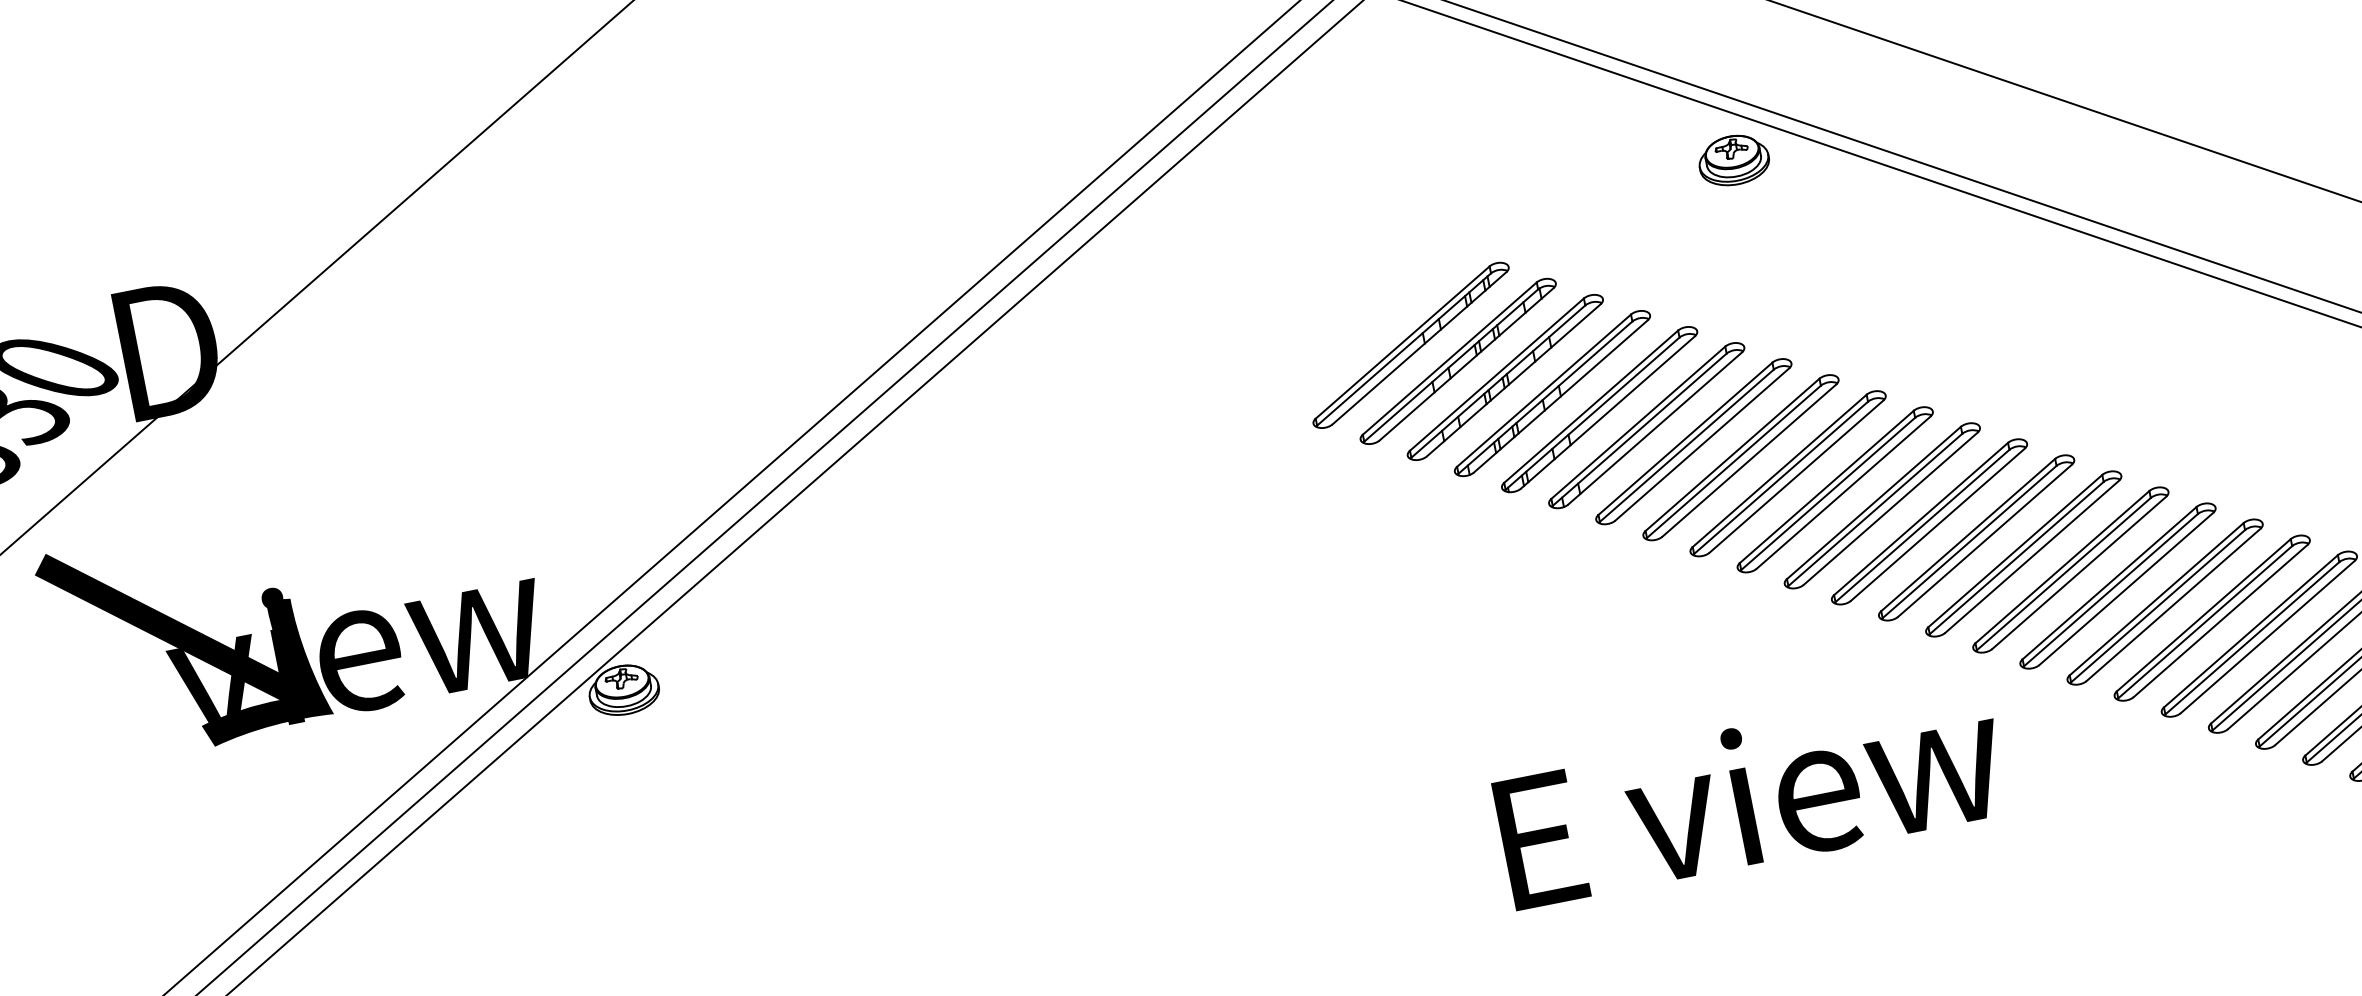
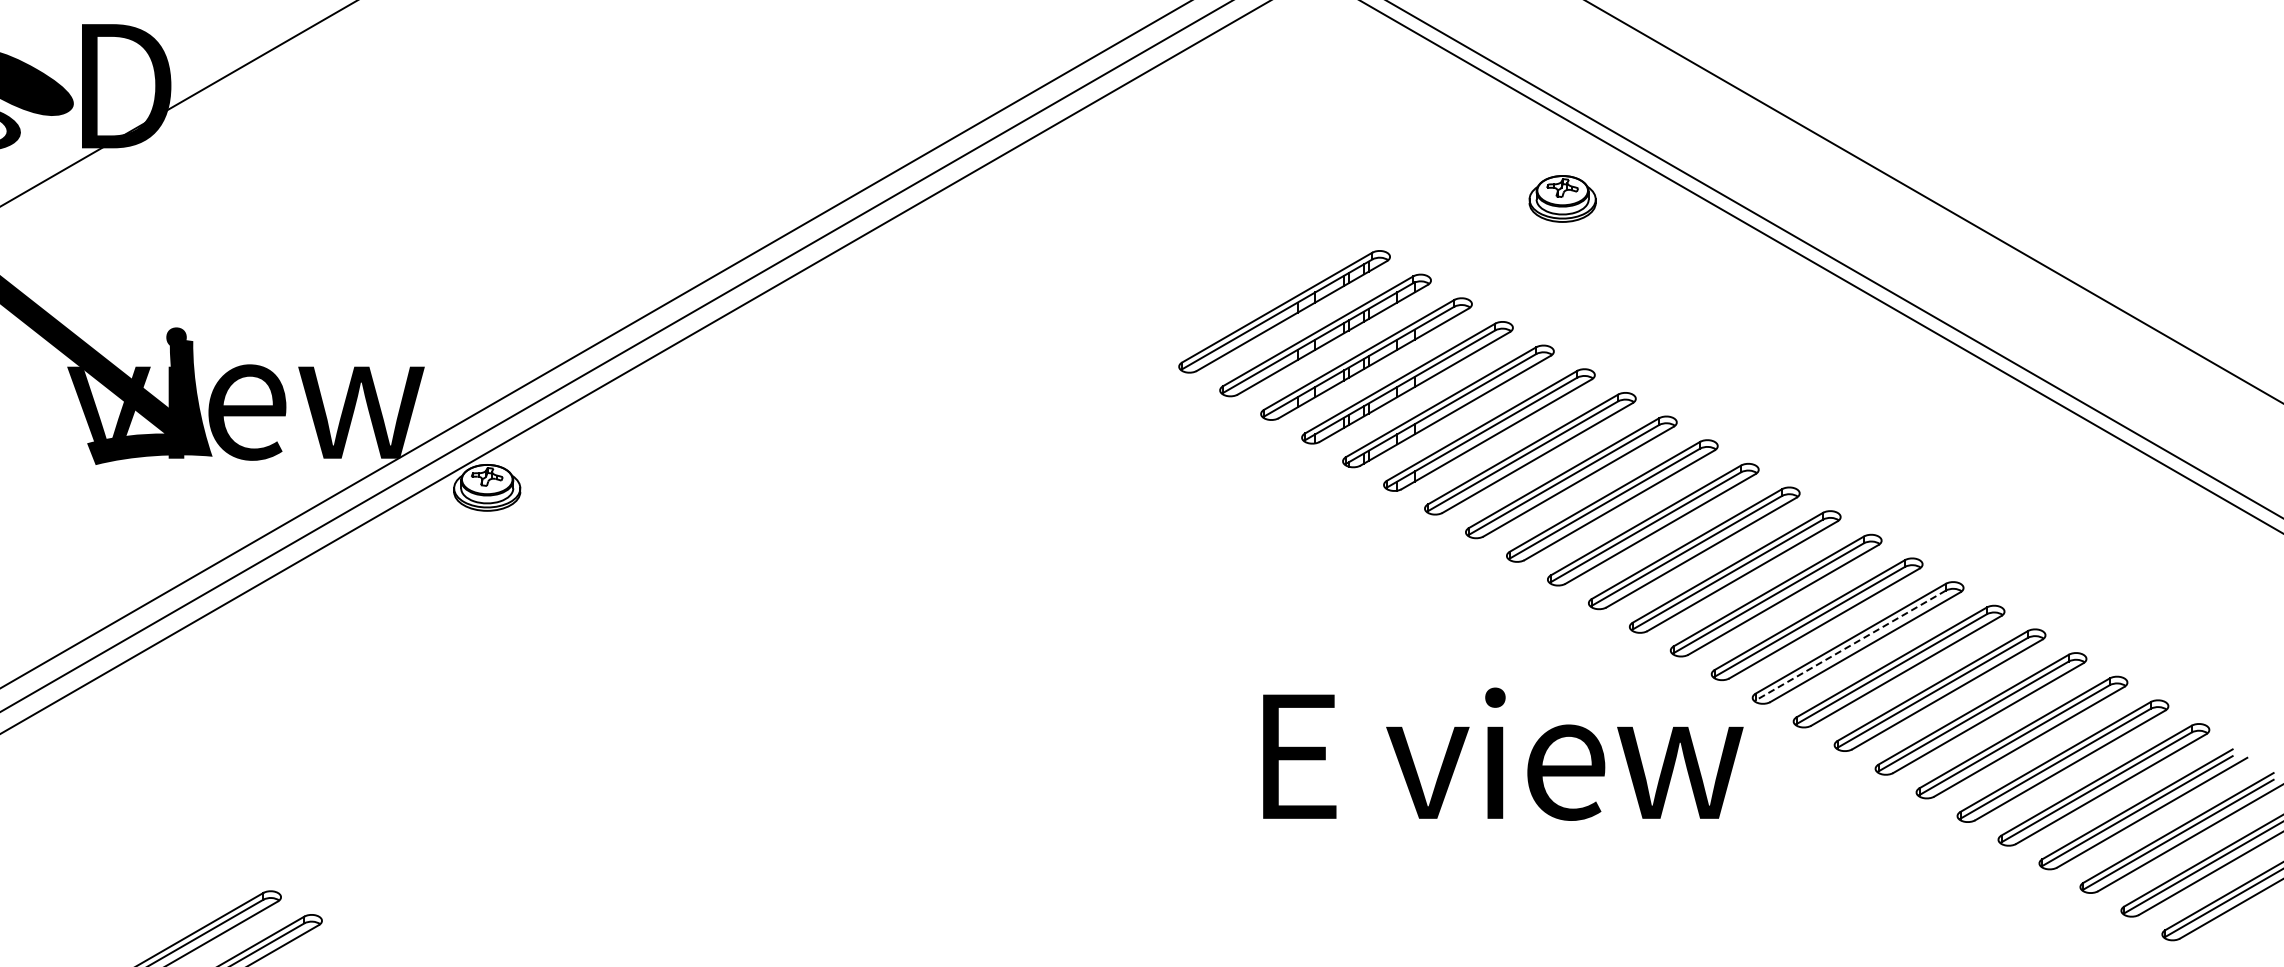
part: (1733, 159) -> (1562, 198), moved
line: (2063, 574) -> (1850, 645), solid -> dashed
text: (1751, 794) -> (1503, 753), moved

